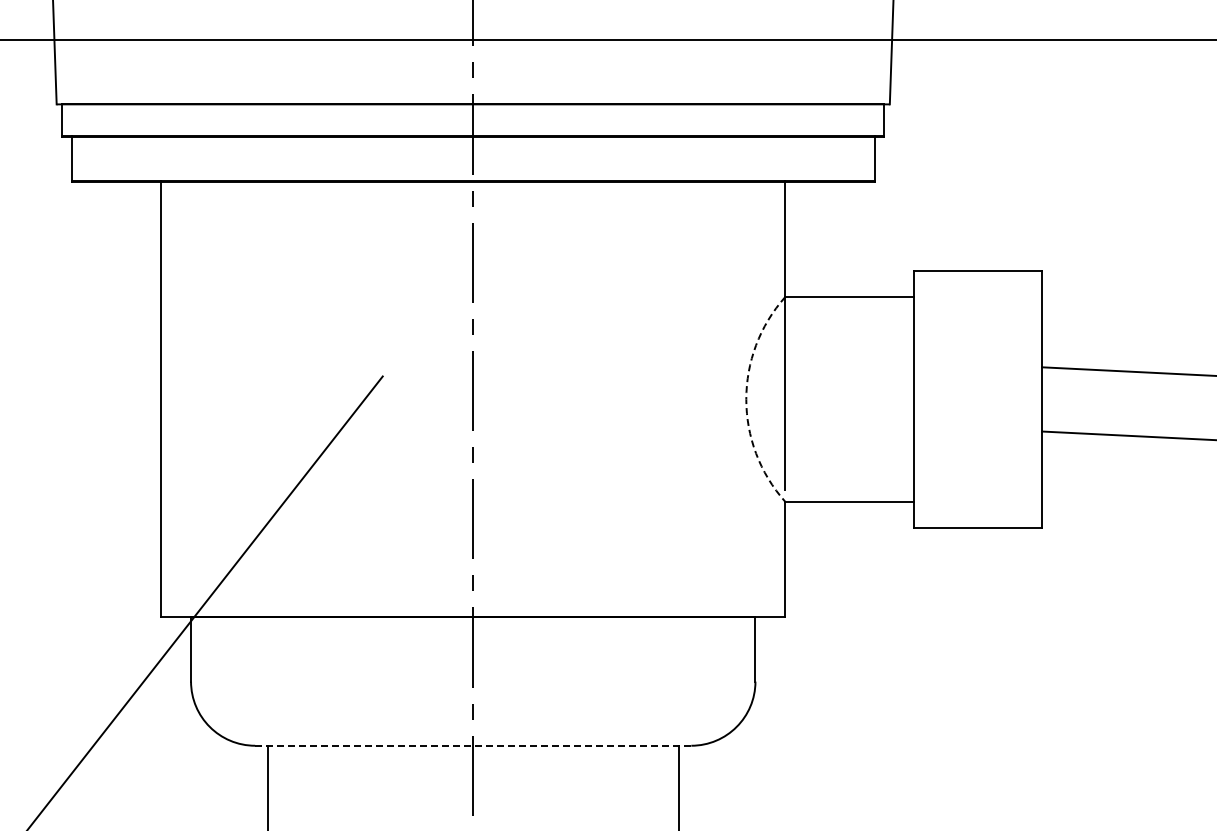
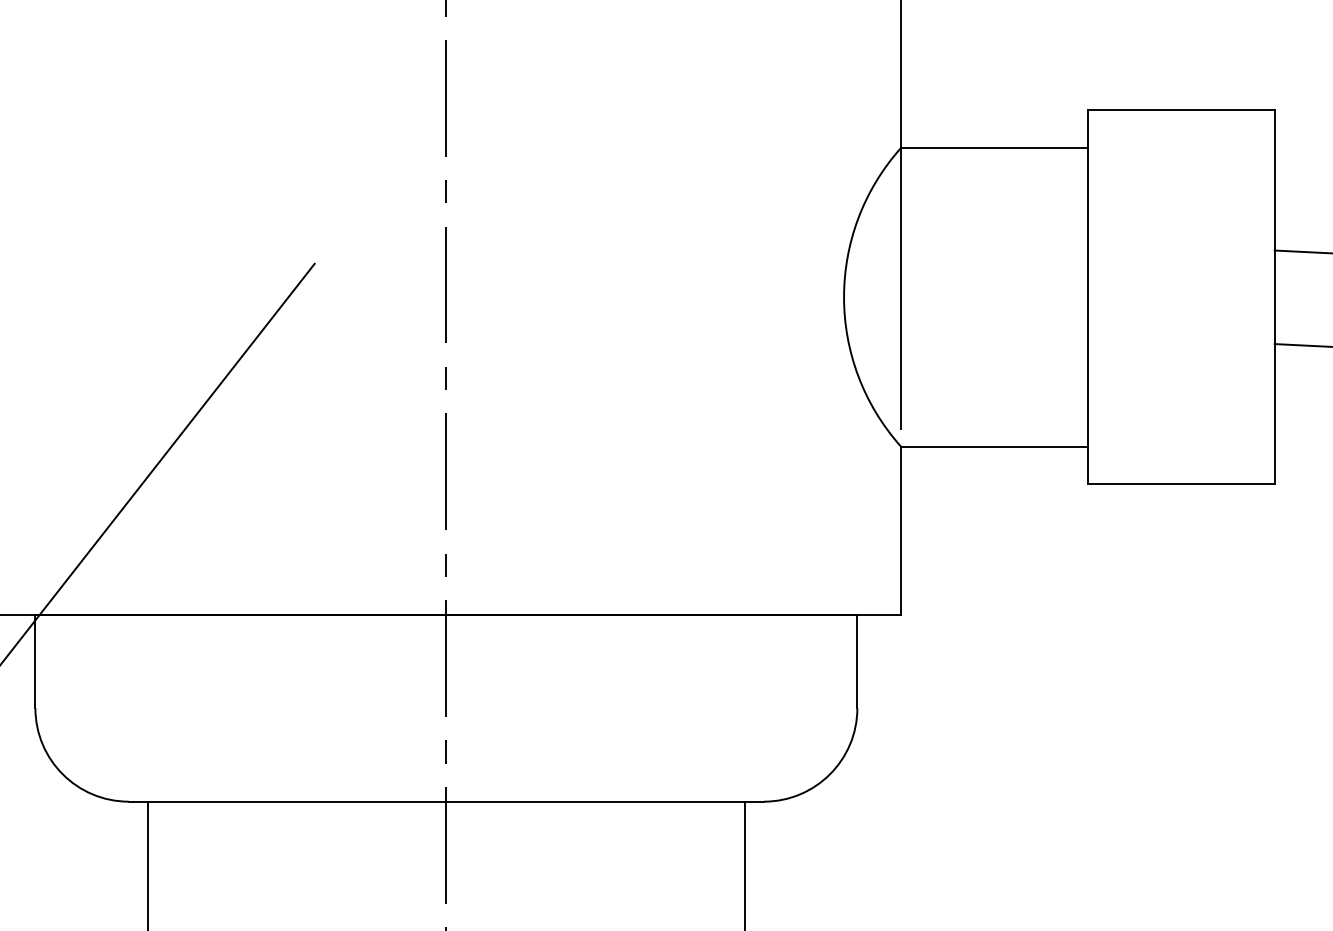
arc: (746, 399) -> (844, 297), dashed -> solid
line: (473, 745) -> (446, 801), dashed -> solid

